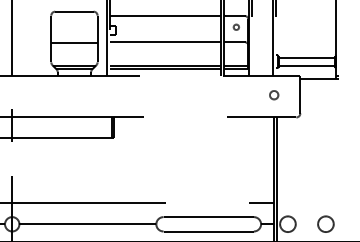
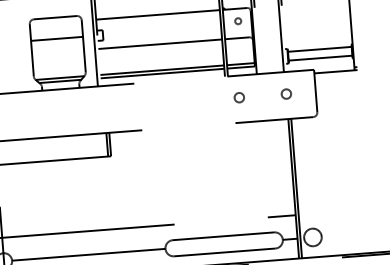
line: (74, 42) -> (57, 38), moved
circle: (232, 95) -> (239, 97), added
circle: (325, 223) -> (354, 233), removed

